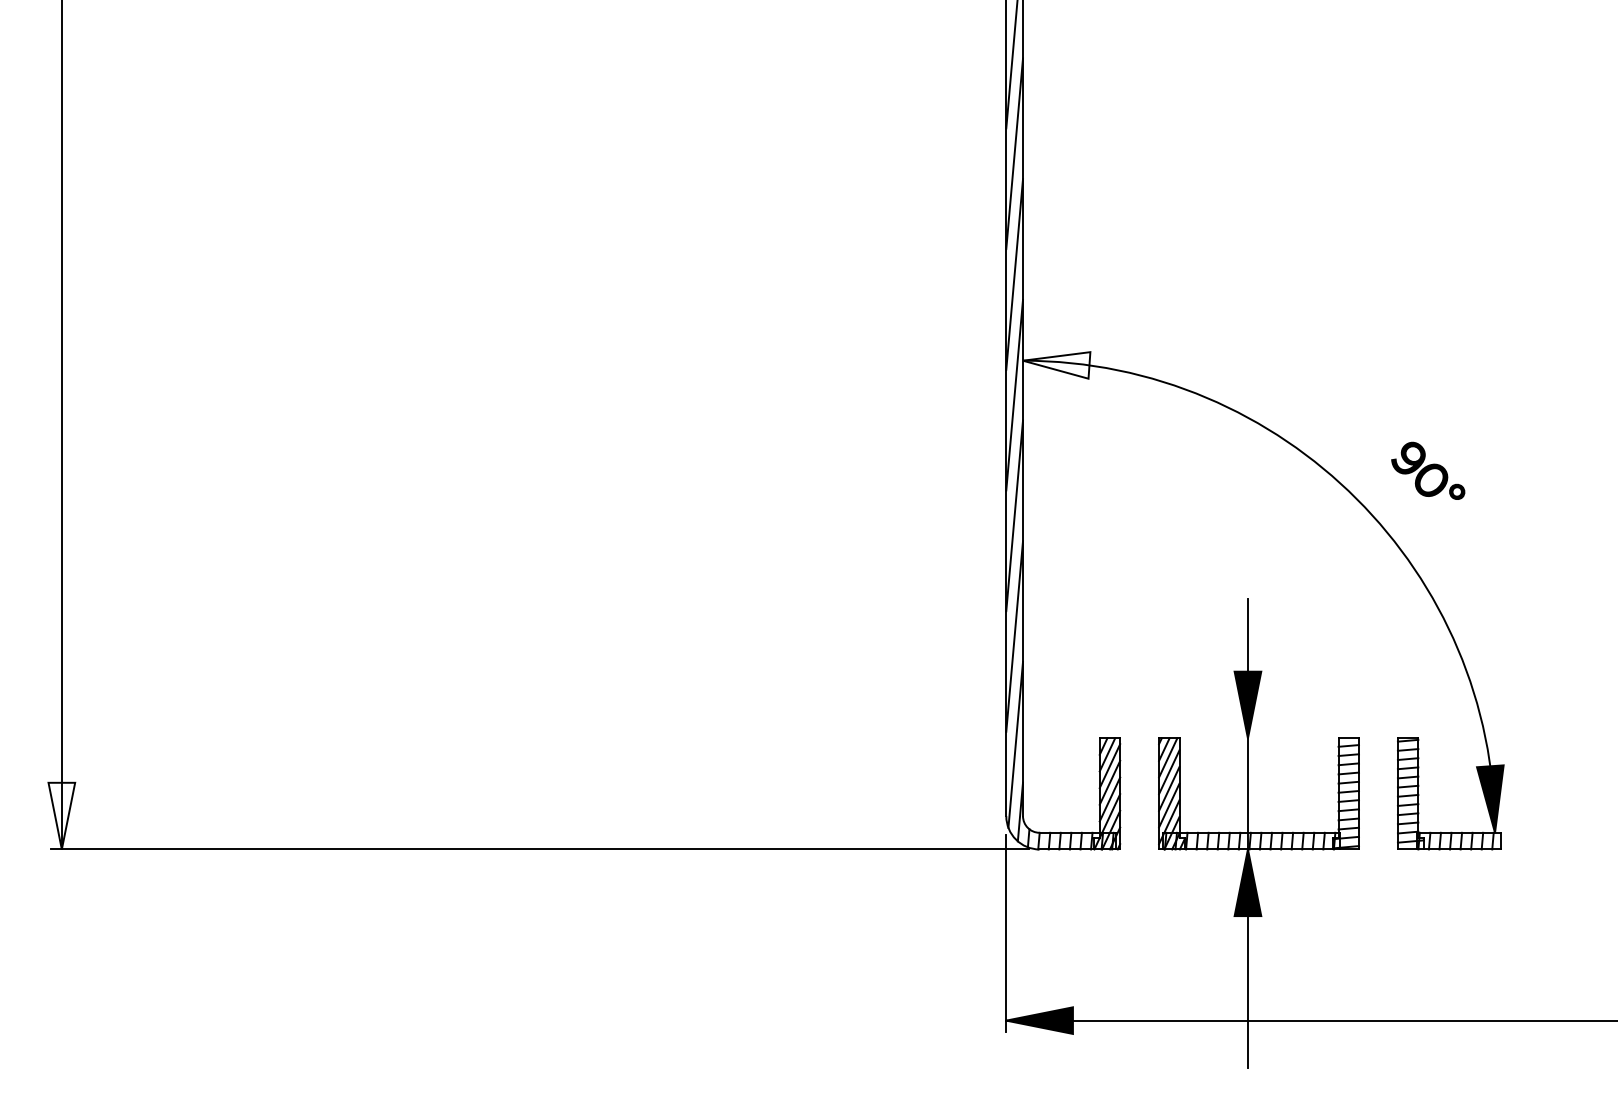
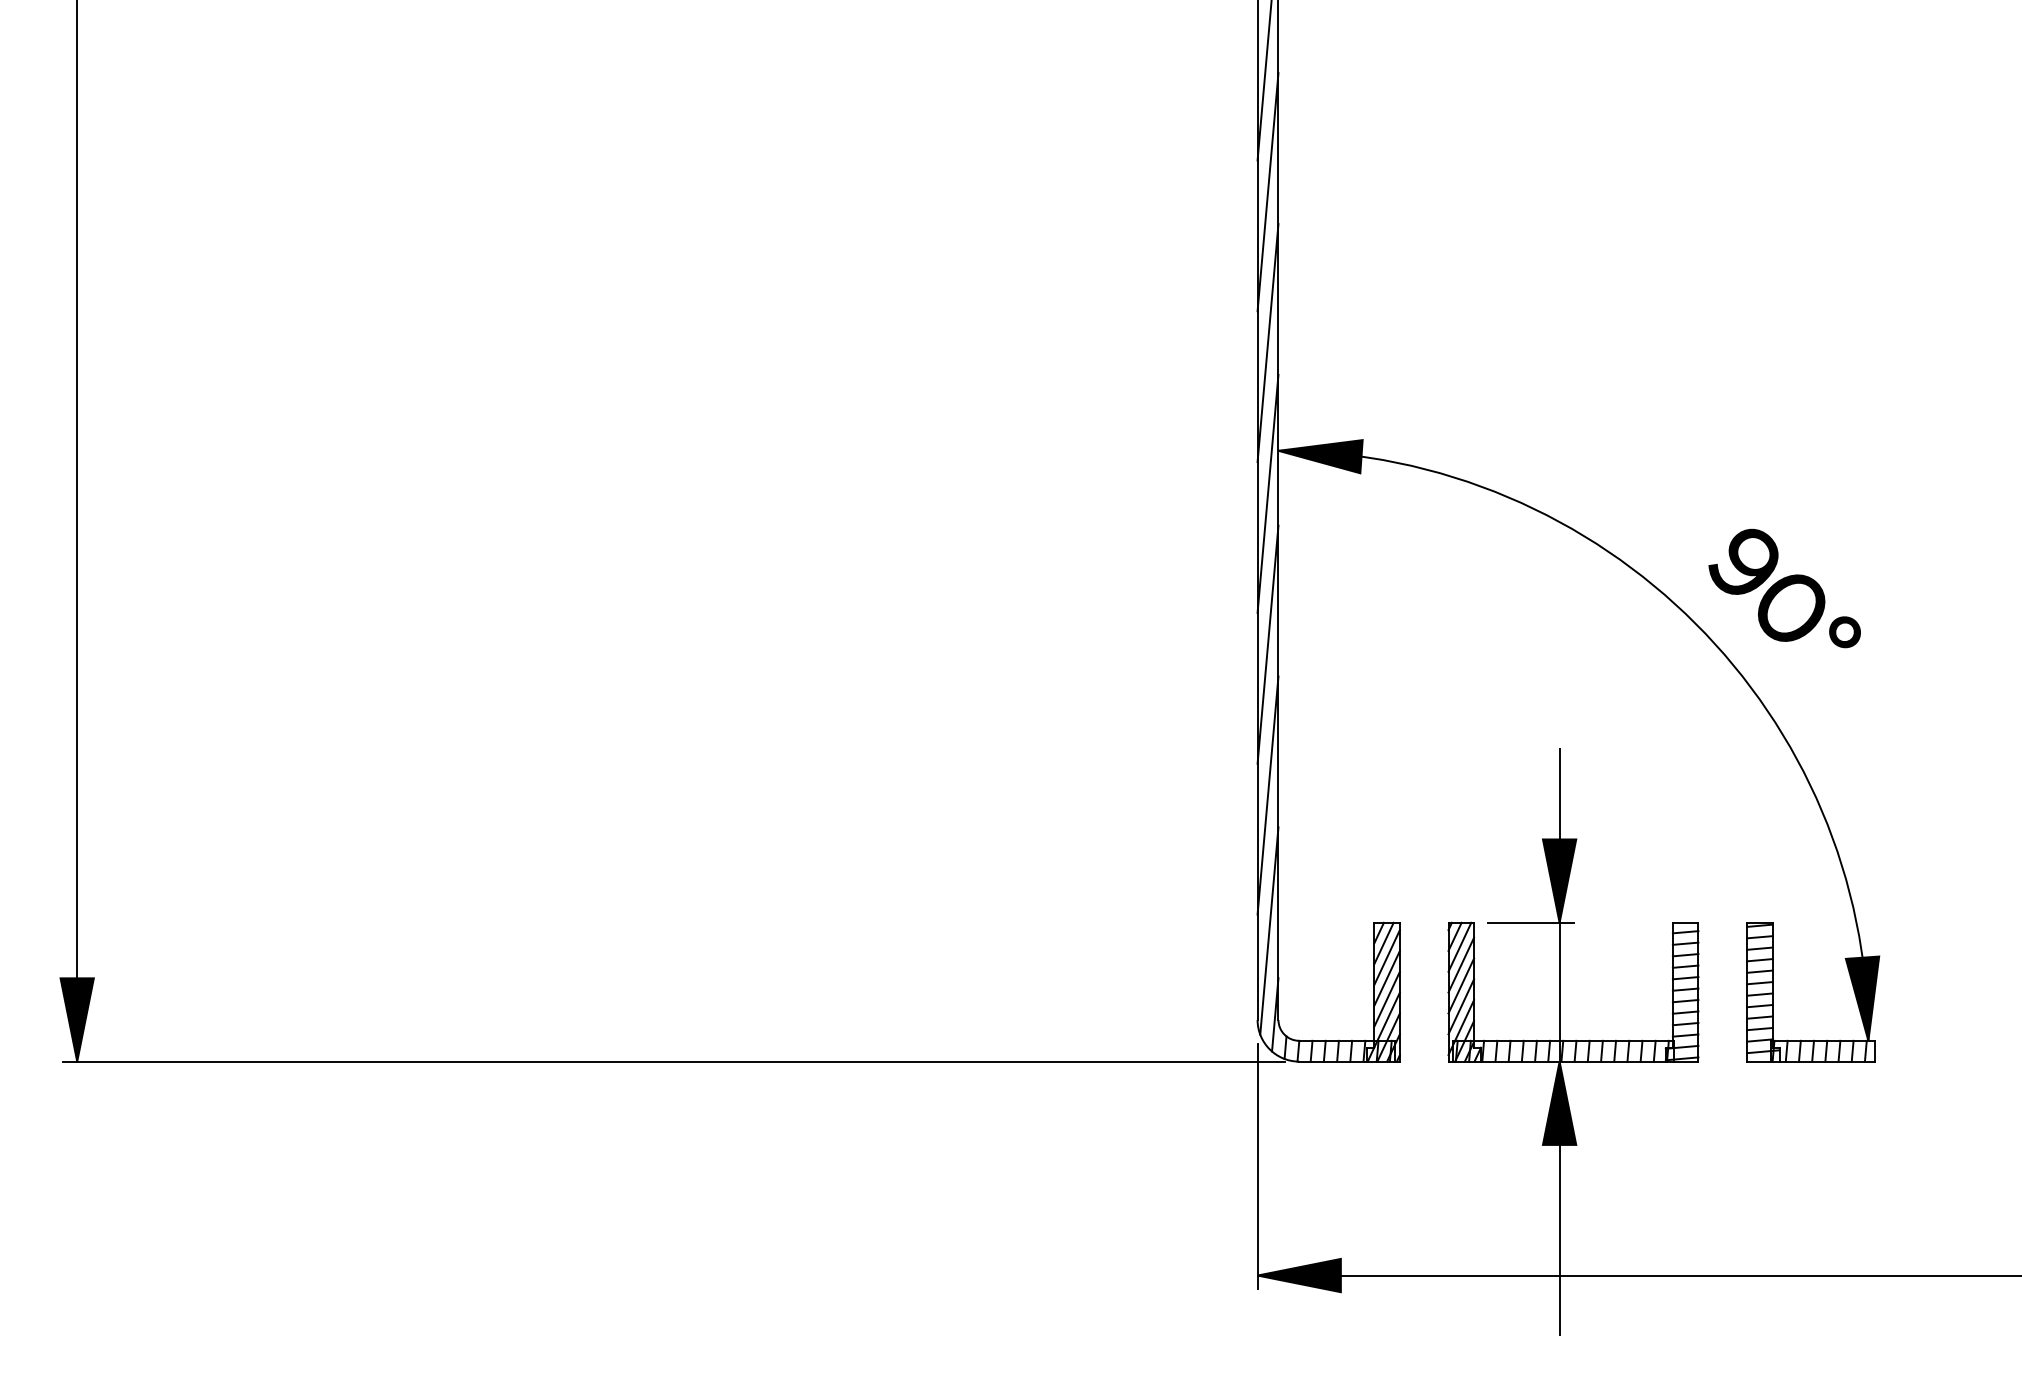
fill: (1056, 365) -> (1320, 456), added
part: (1428, 470) -> (1785, 588), size x1.67
line: (1224, 738) -> (1530, 922), added
fill: (61, 815) -> (76, 1019), added

